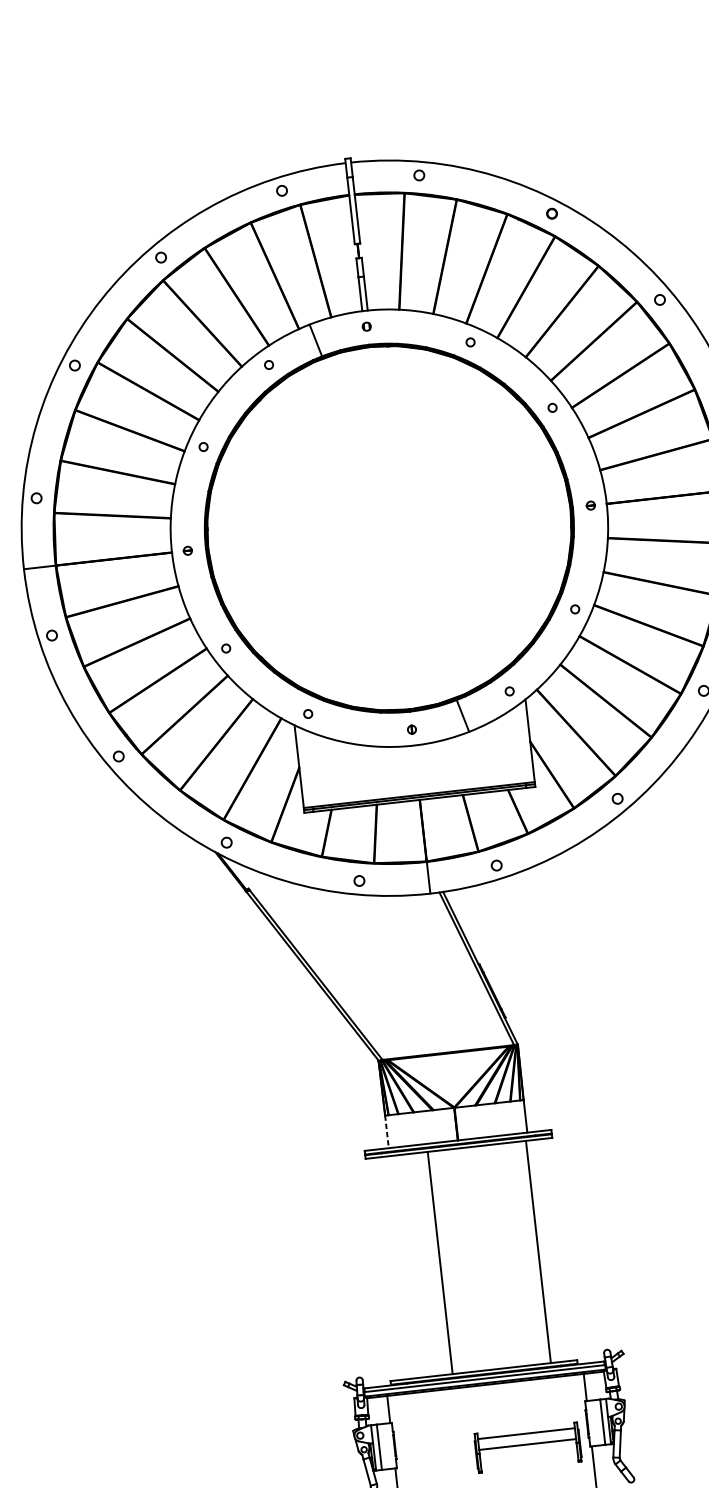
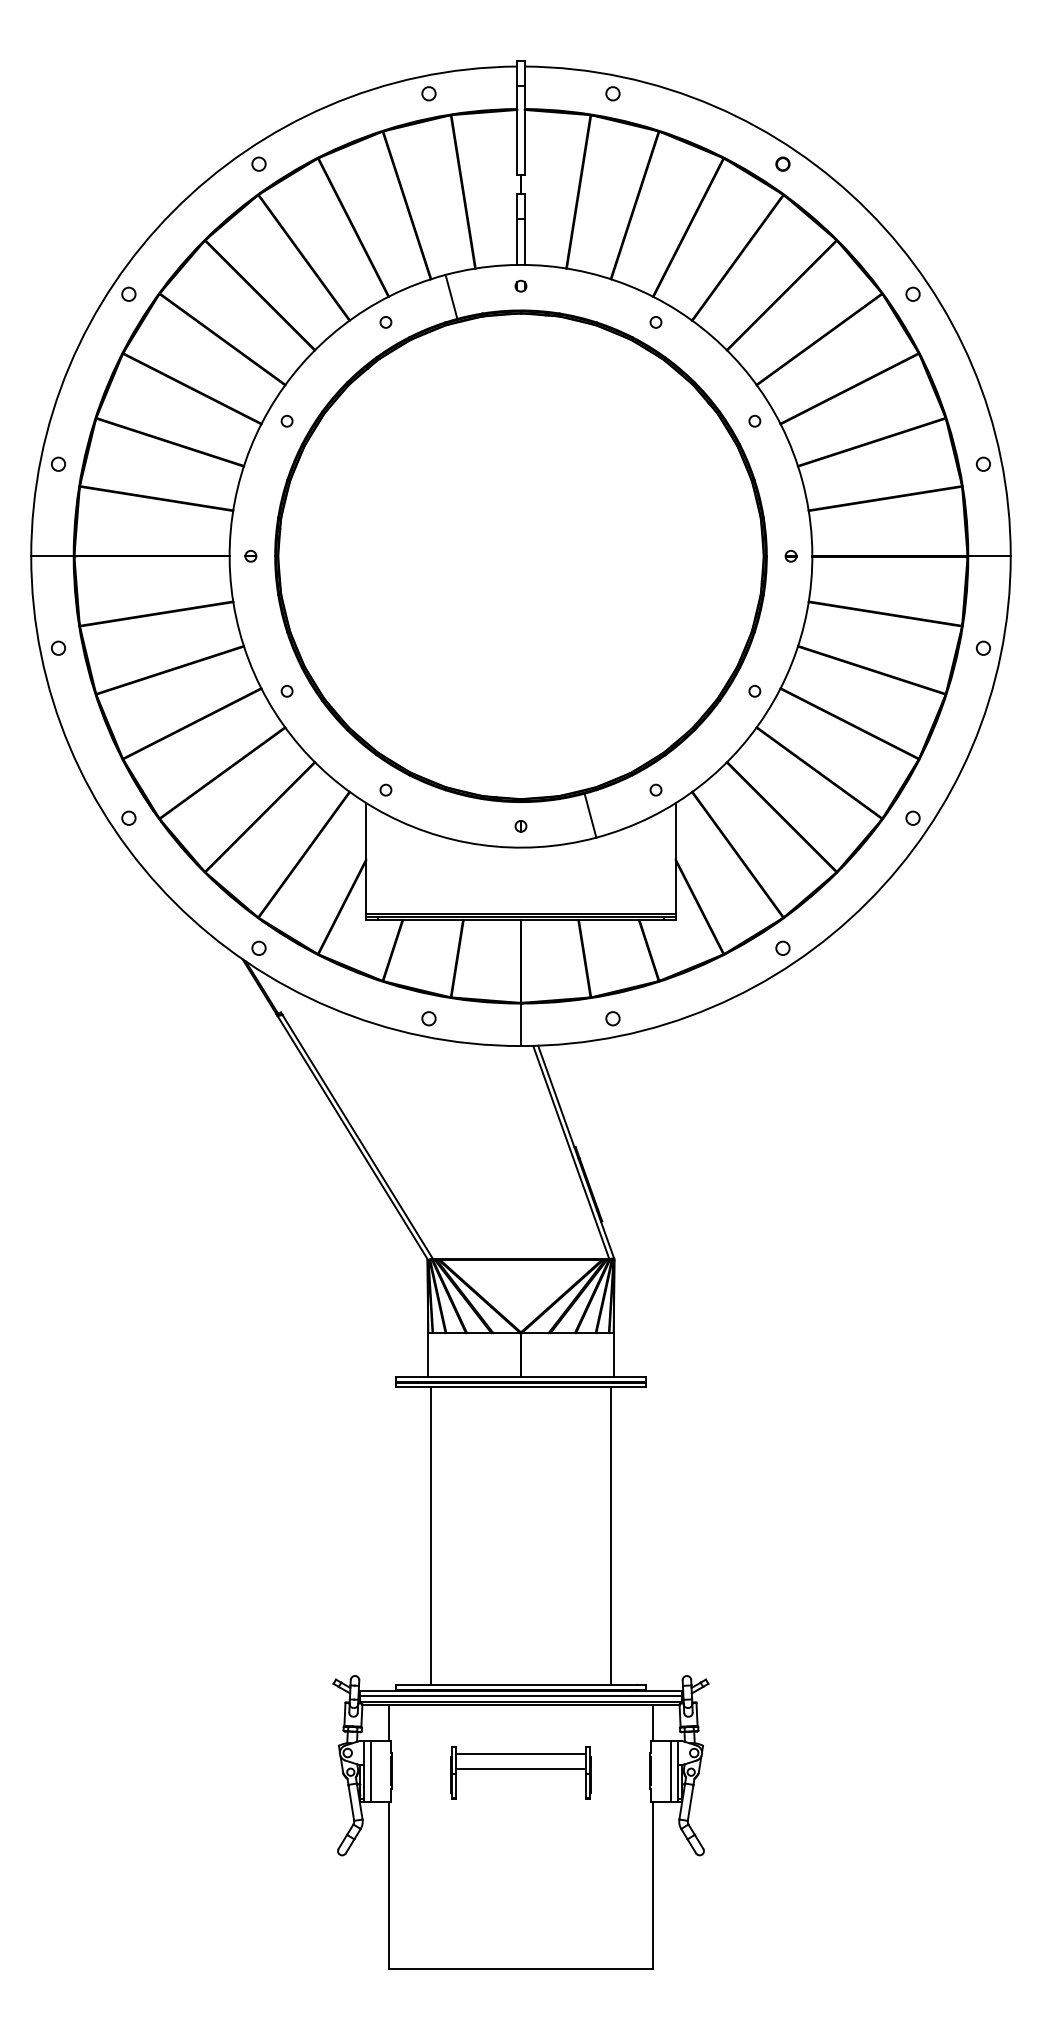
line: (387, 1131) -> (428, 1354), dashed -> solid
line: (440, 1263) -> (431, 1536), moved
part: (527, 1447) -> (520, 1772), moved

